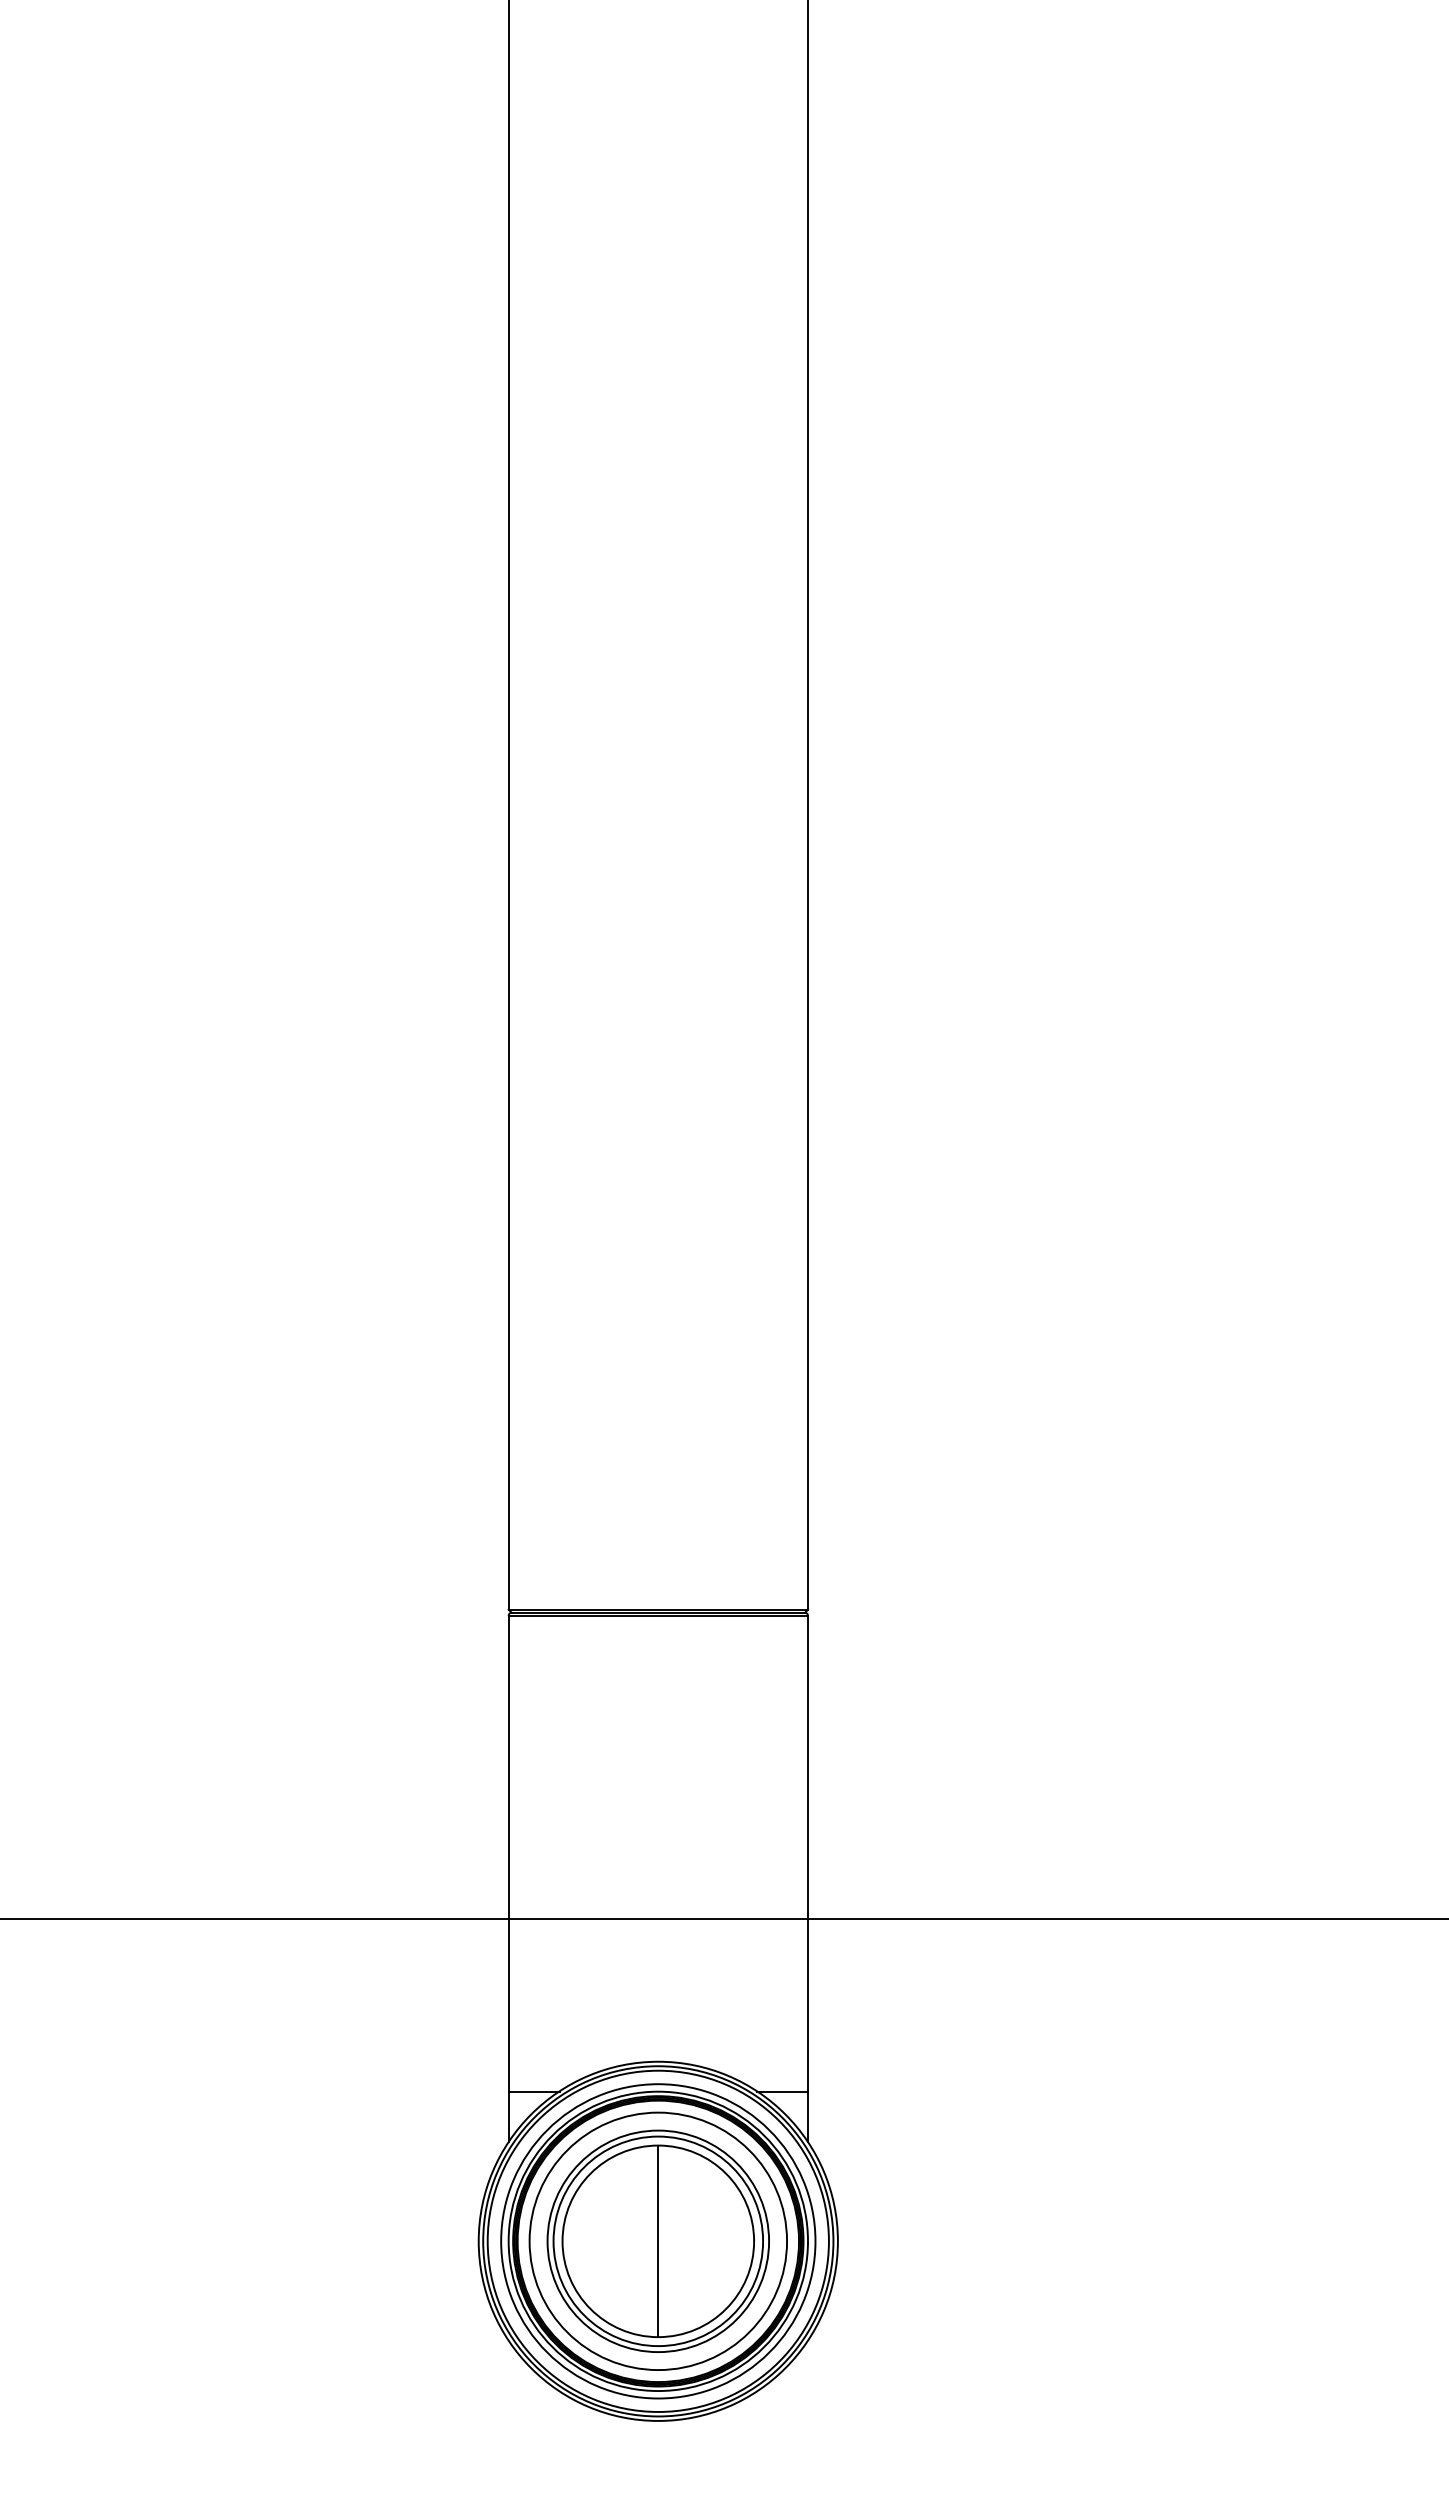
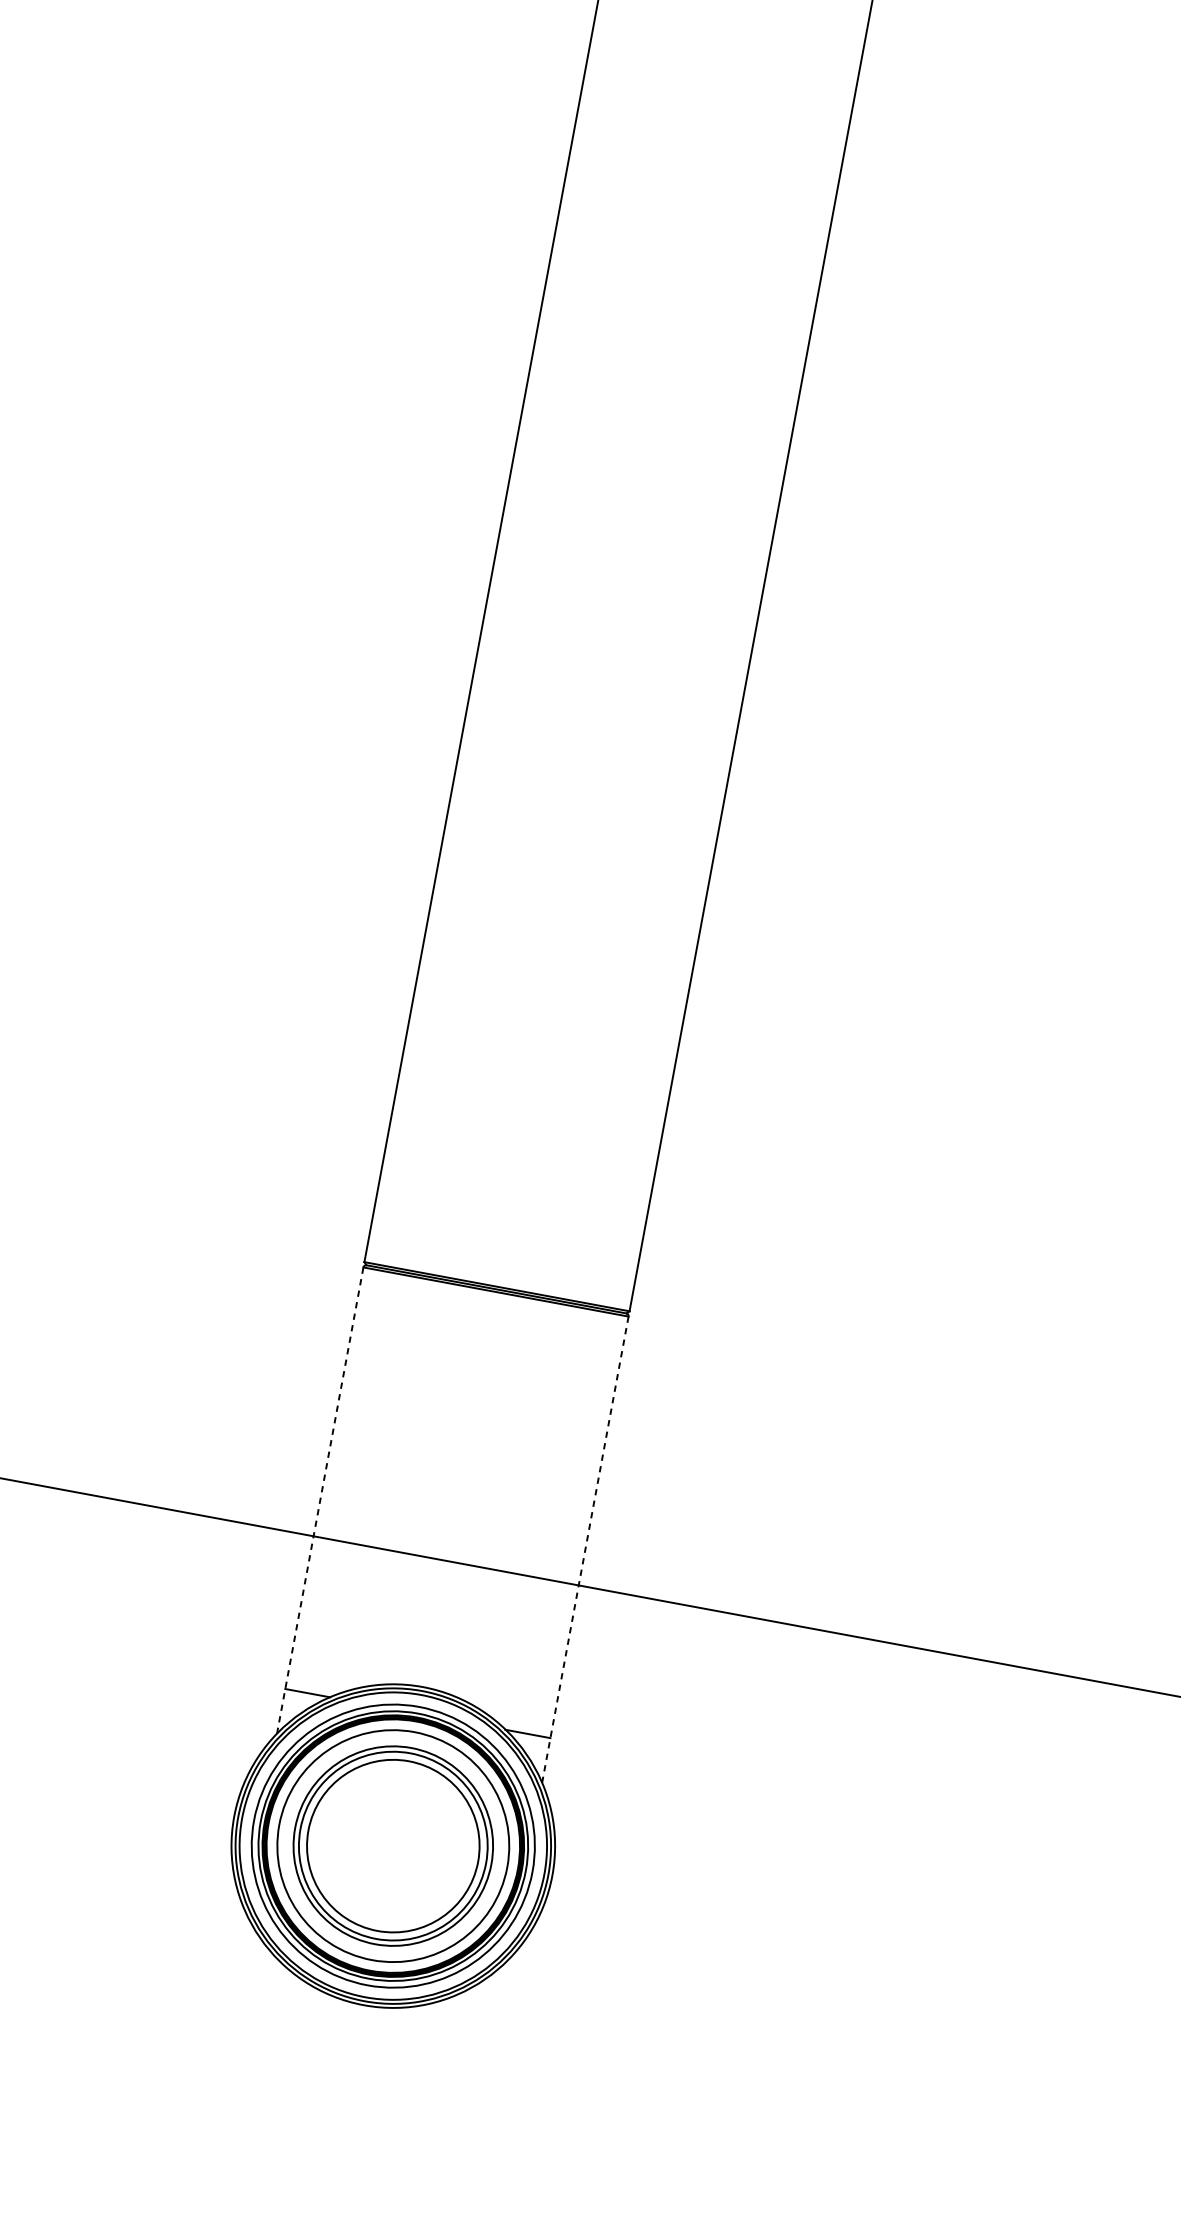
line: (508, 1878) -> (320, 1500), solid -> dashed
line: (808, 1879) -> (585, 1550), solid -> dashed
line: (658, 2241) -> (393, 1846), removed

